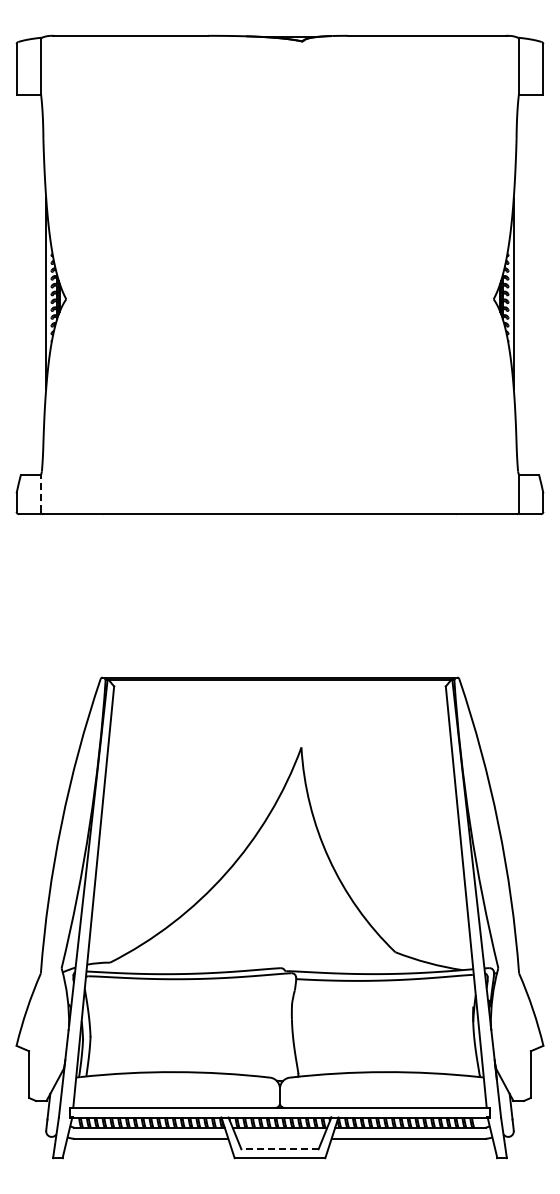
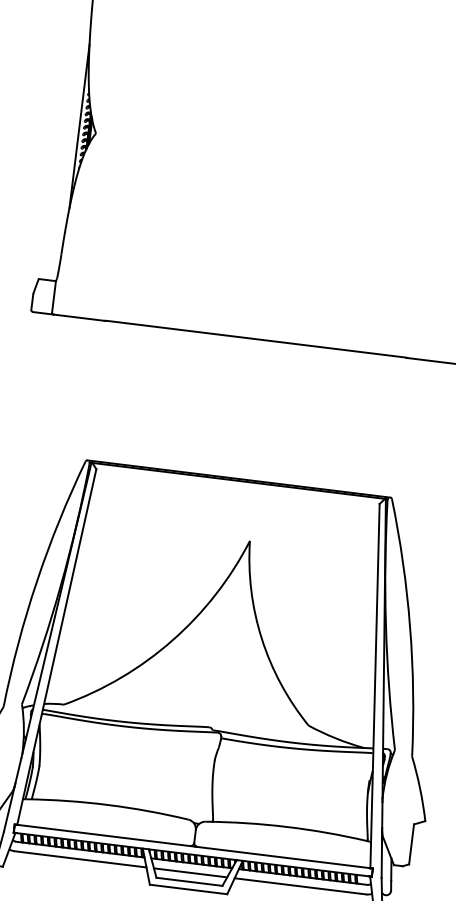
line: (40, 493) -> (53, 296), dashed -> solid
line: (279, 1138) -> (190, 872), added
line: (280, 1149) -> (189, 882), dashed -> solid

